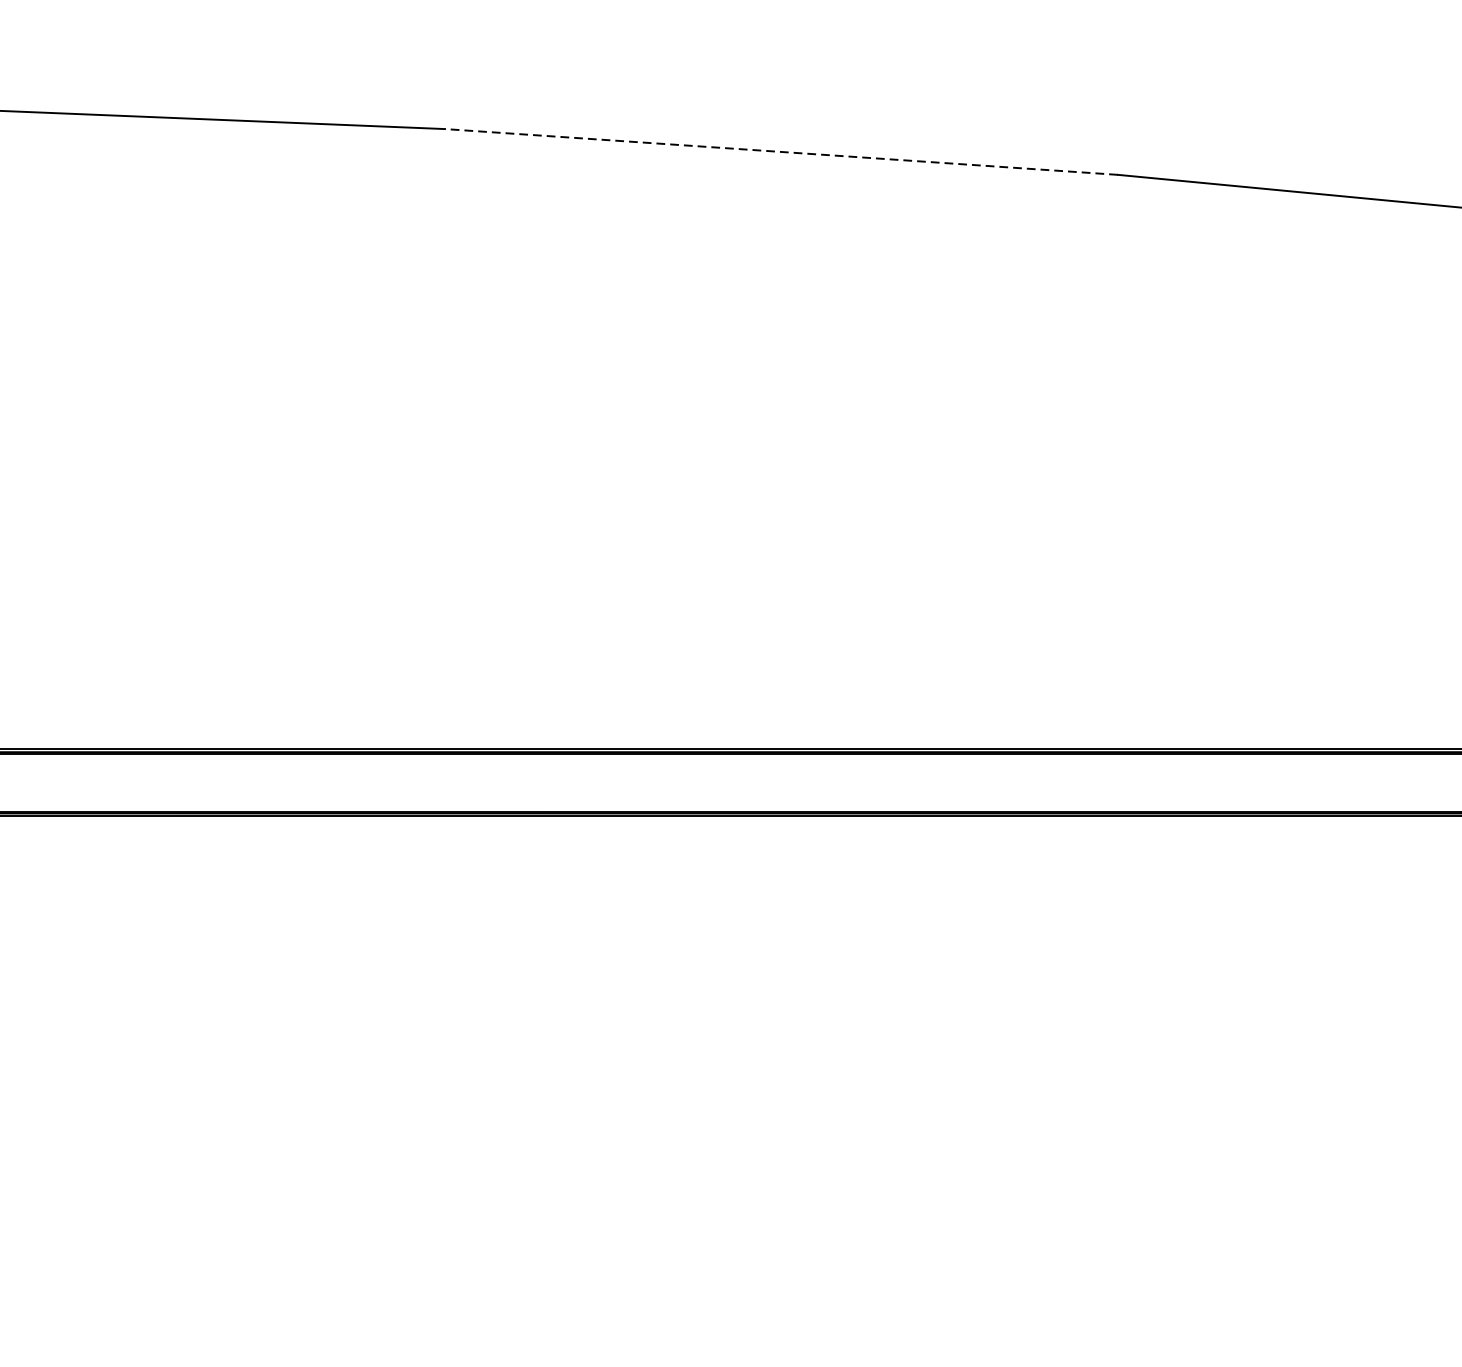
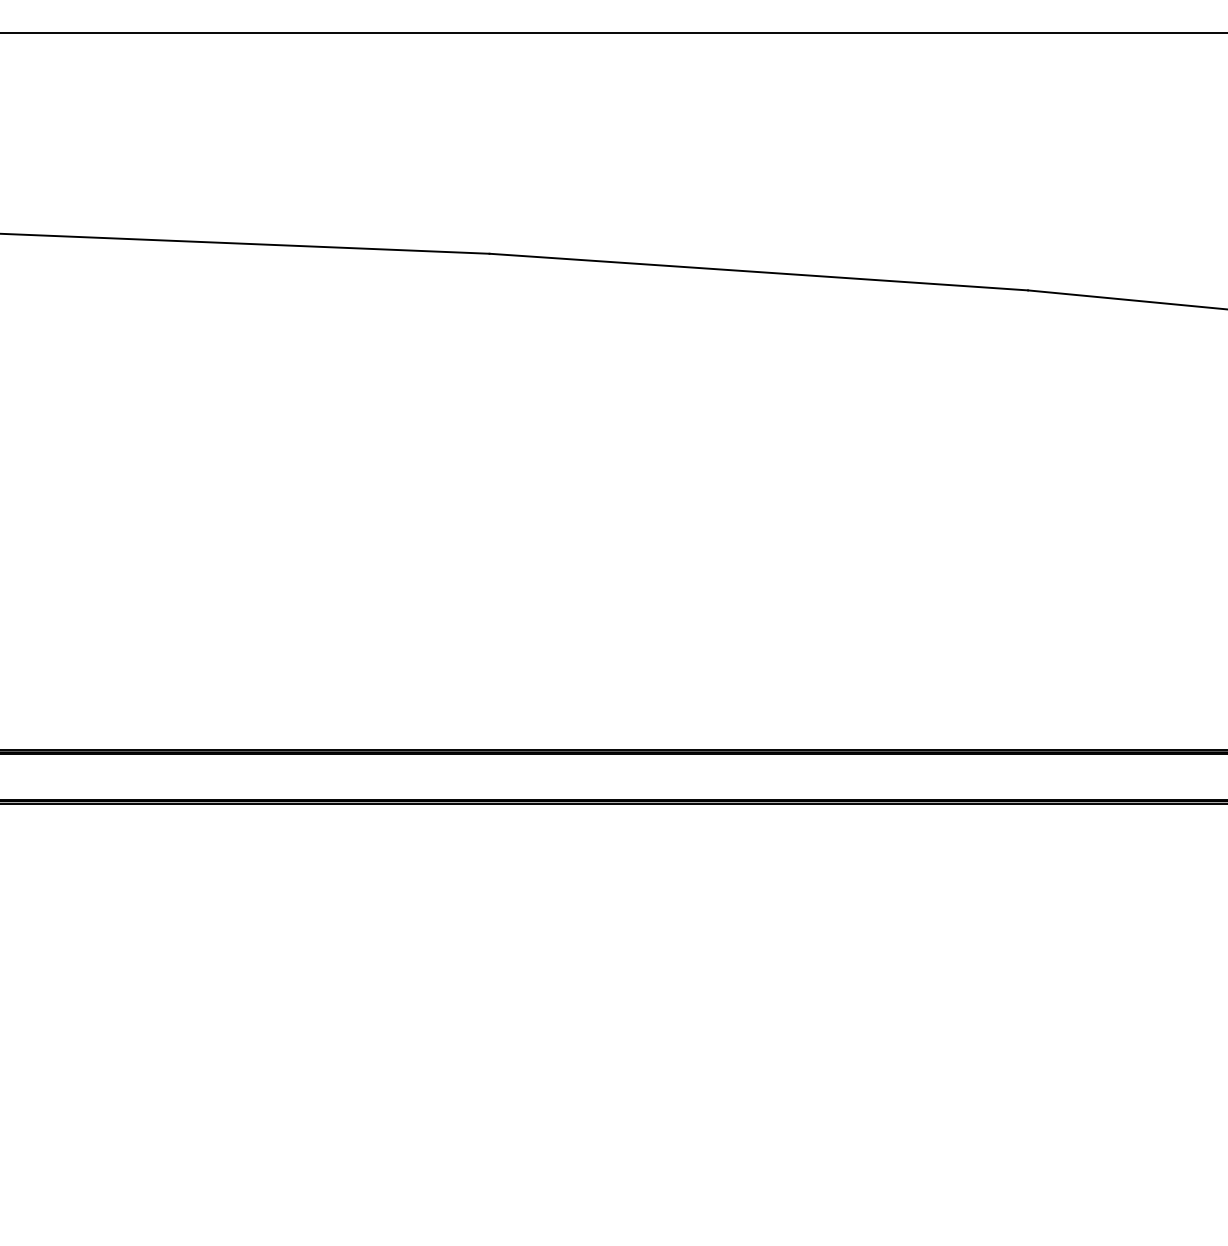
line: (780, 152) -> (758, 272), dashed -> solid

